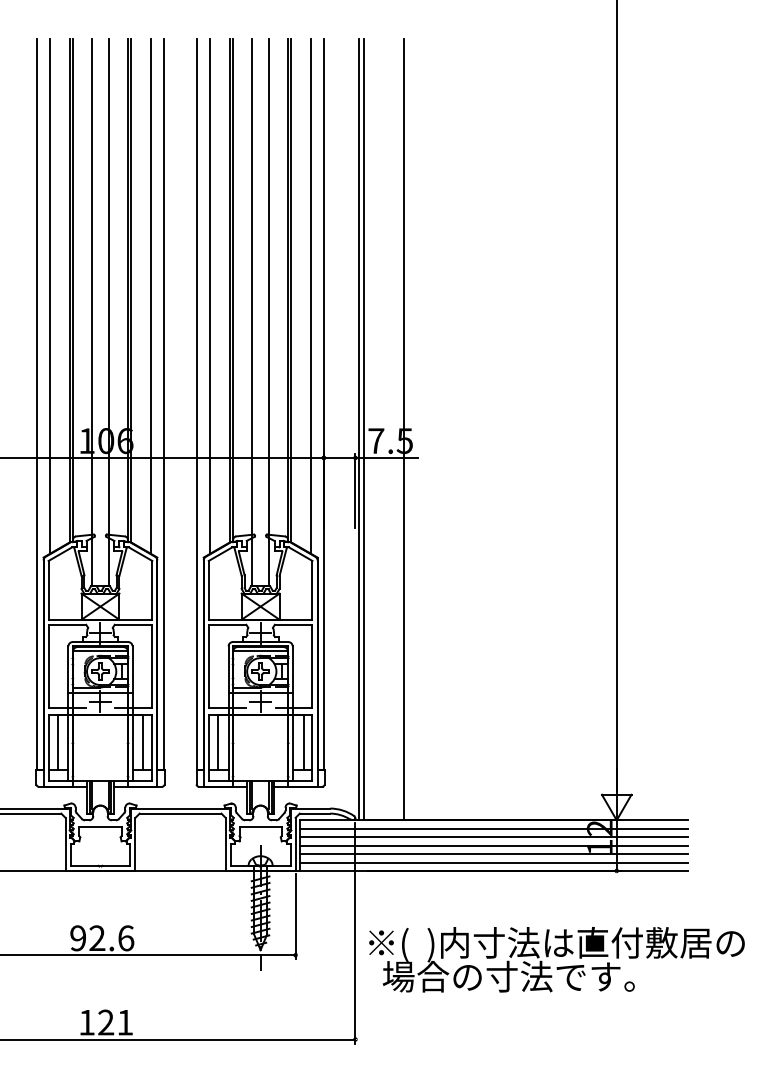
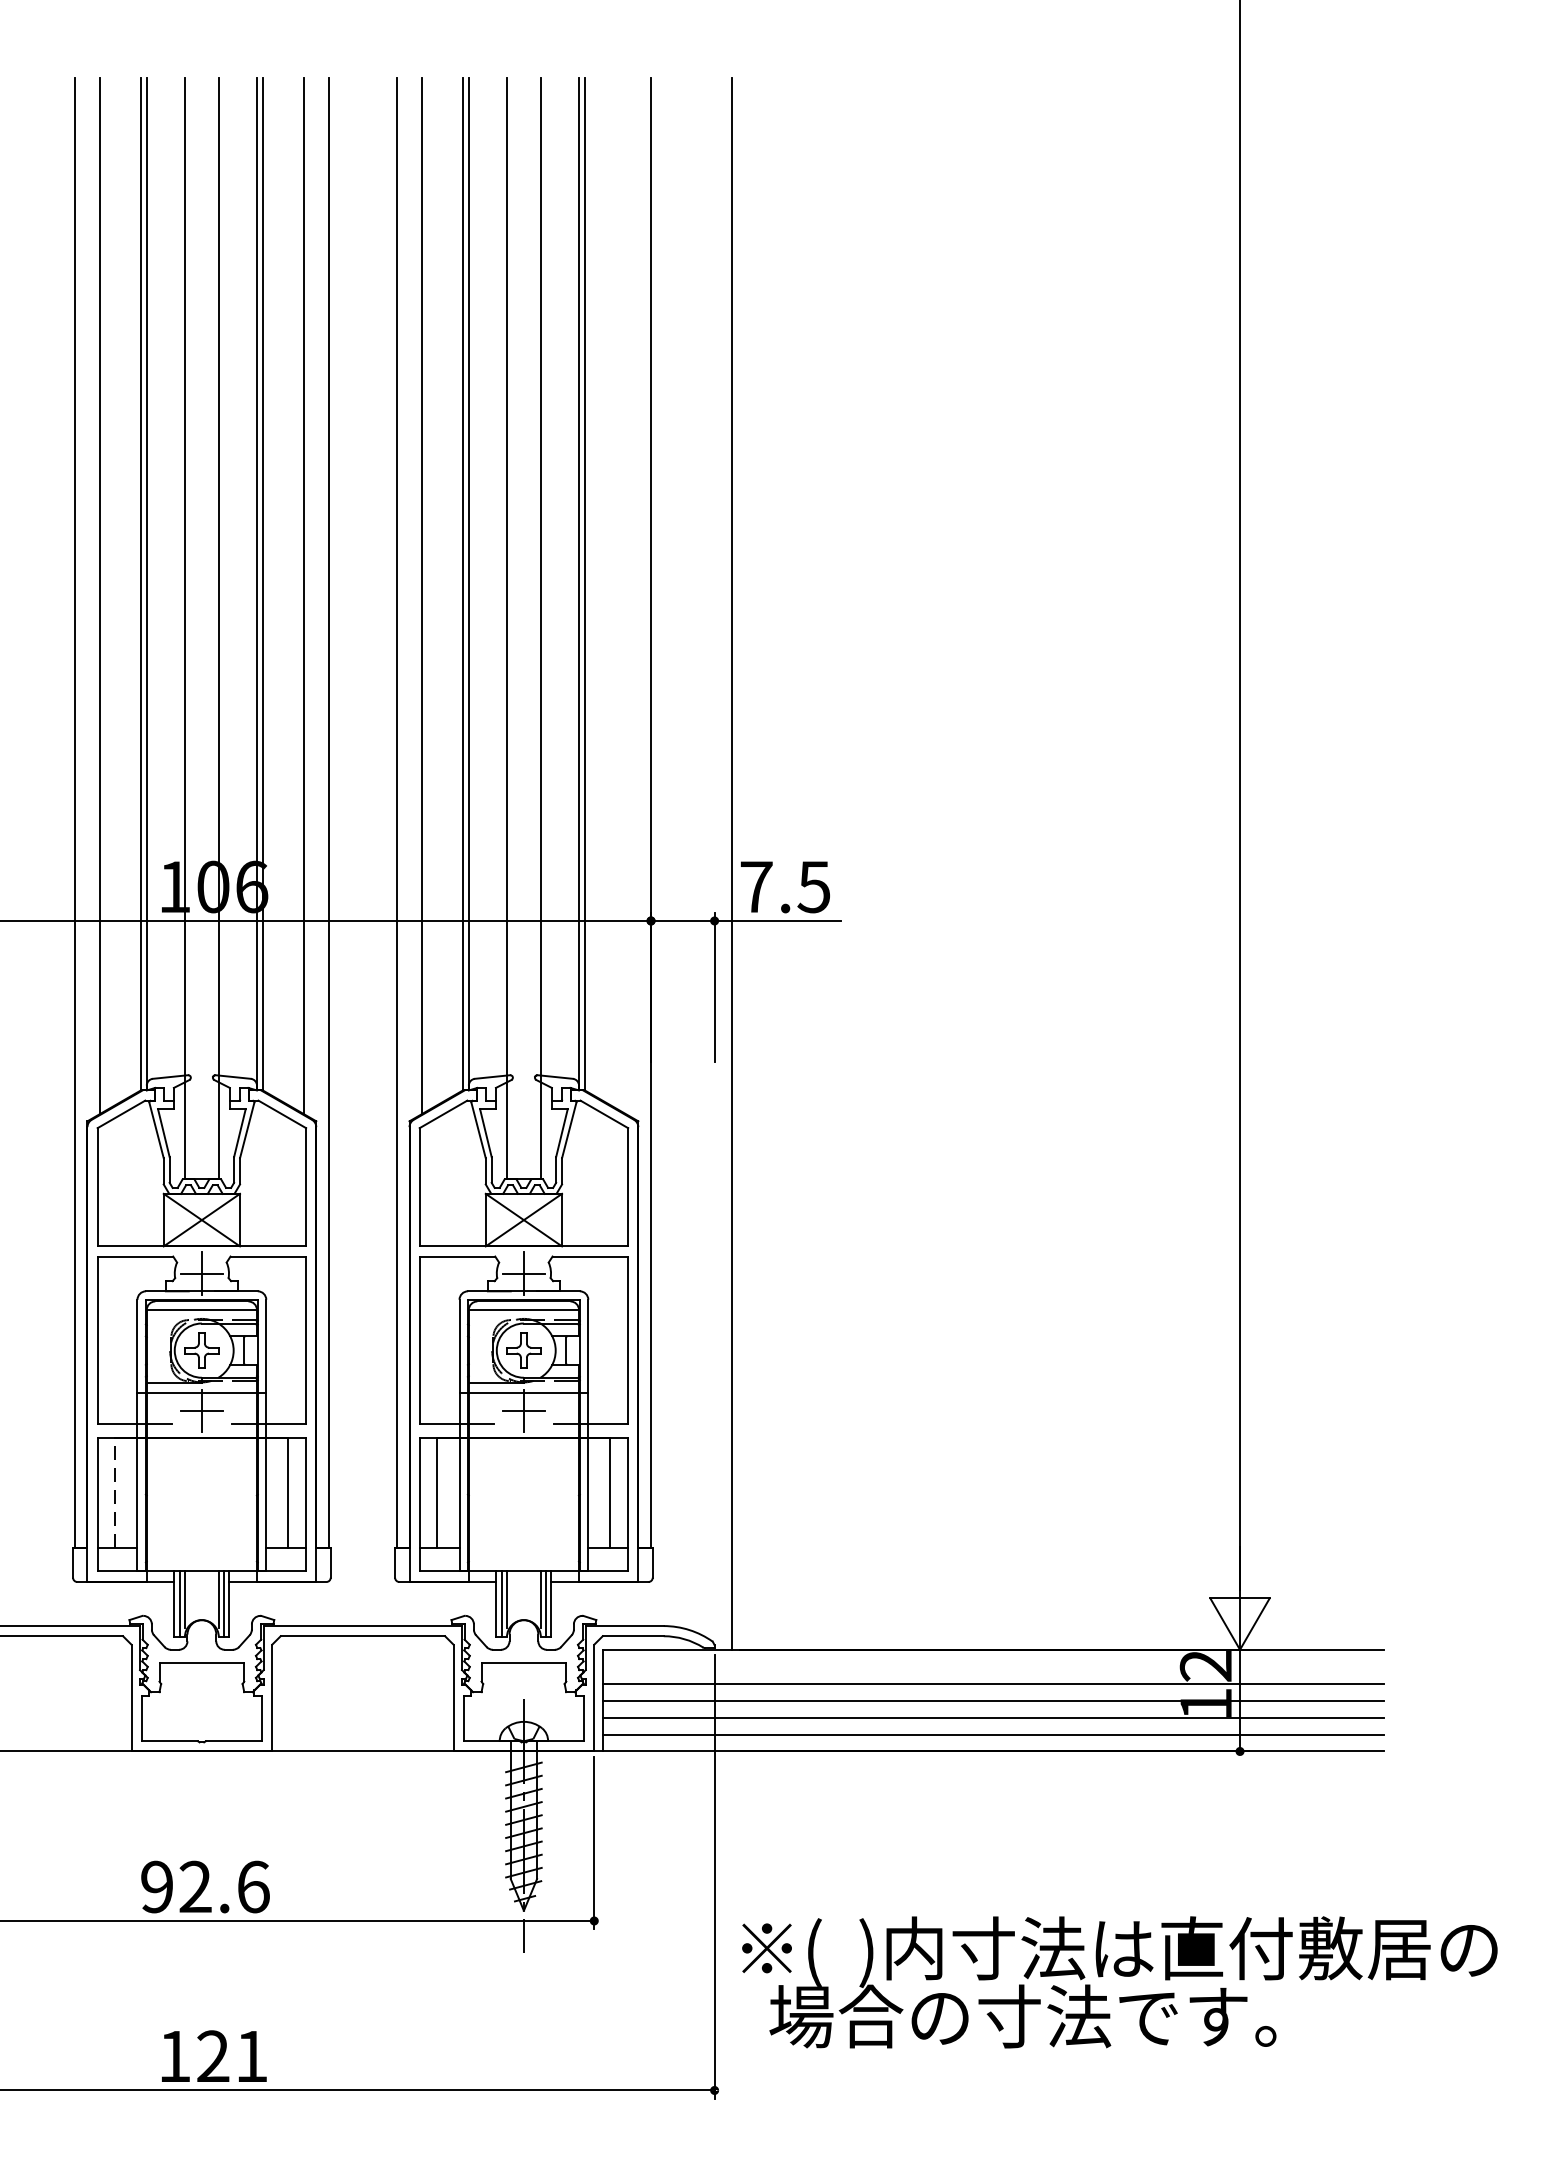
line: (311, 295) -> (626, 594), removed
line: (358, 429) -> (720, 863), removed
line: (403, 429) -> (811, 863), removed
line: (57, 741) -> (115, 1491), solid -> dashed
line: (493, 828) -> (992, 1666), removed
text: (556, 959) -> (1118, 1981), moved

